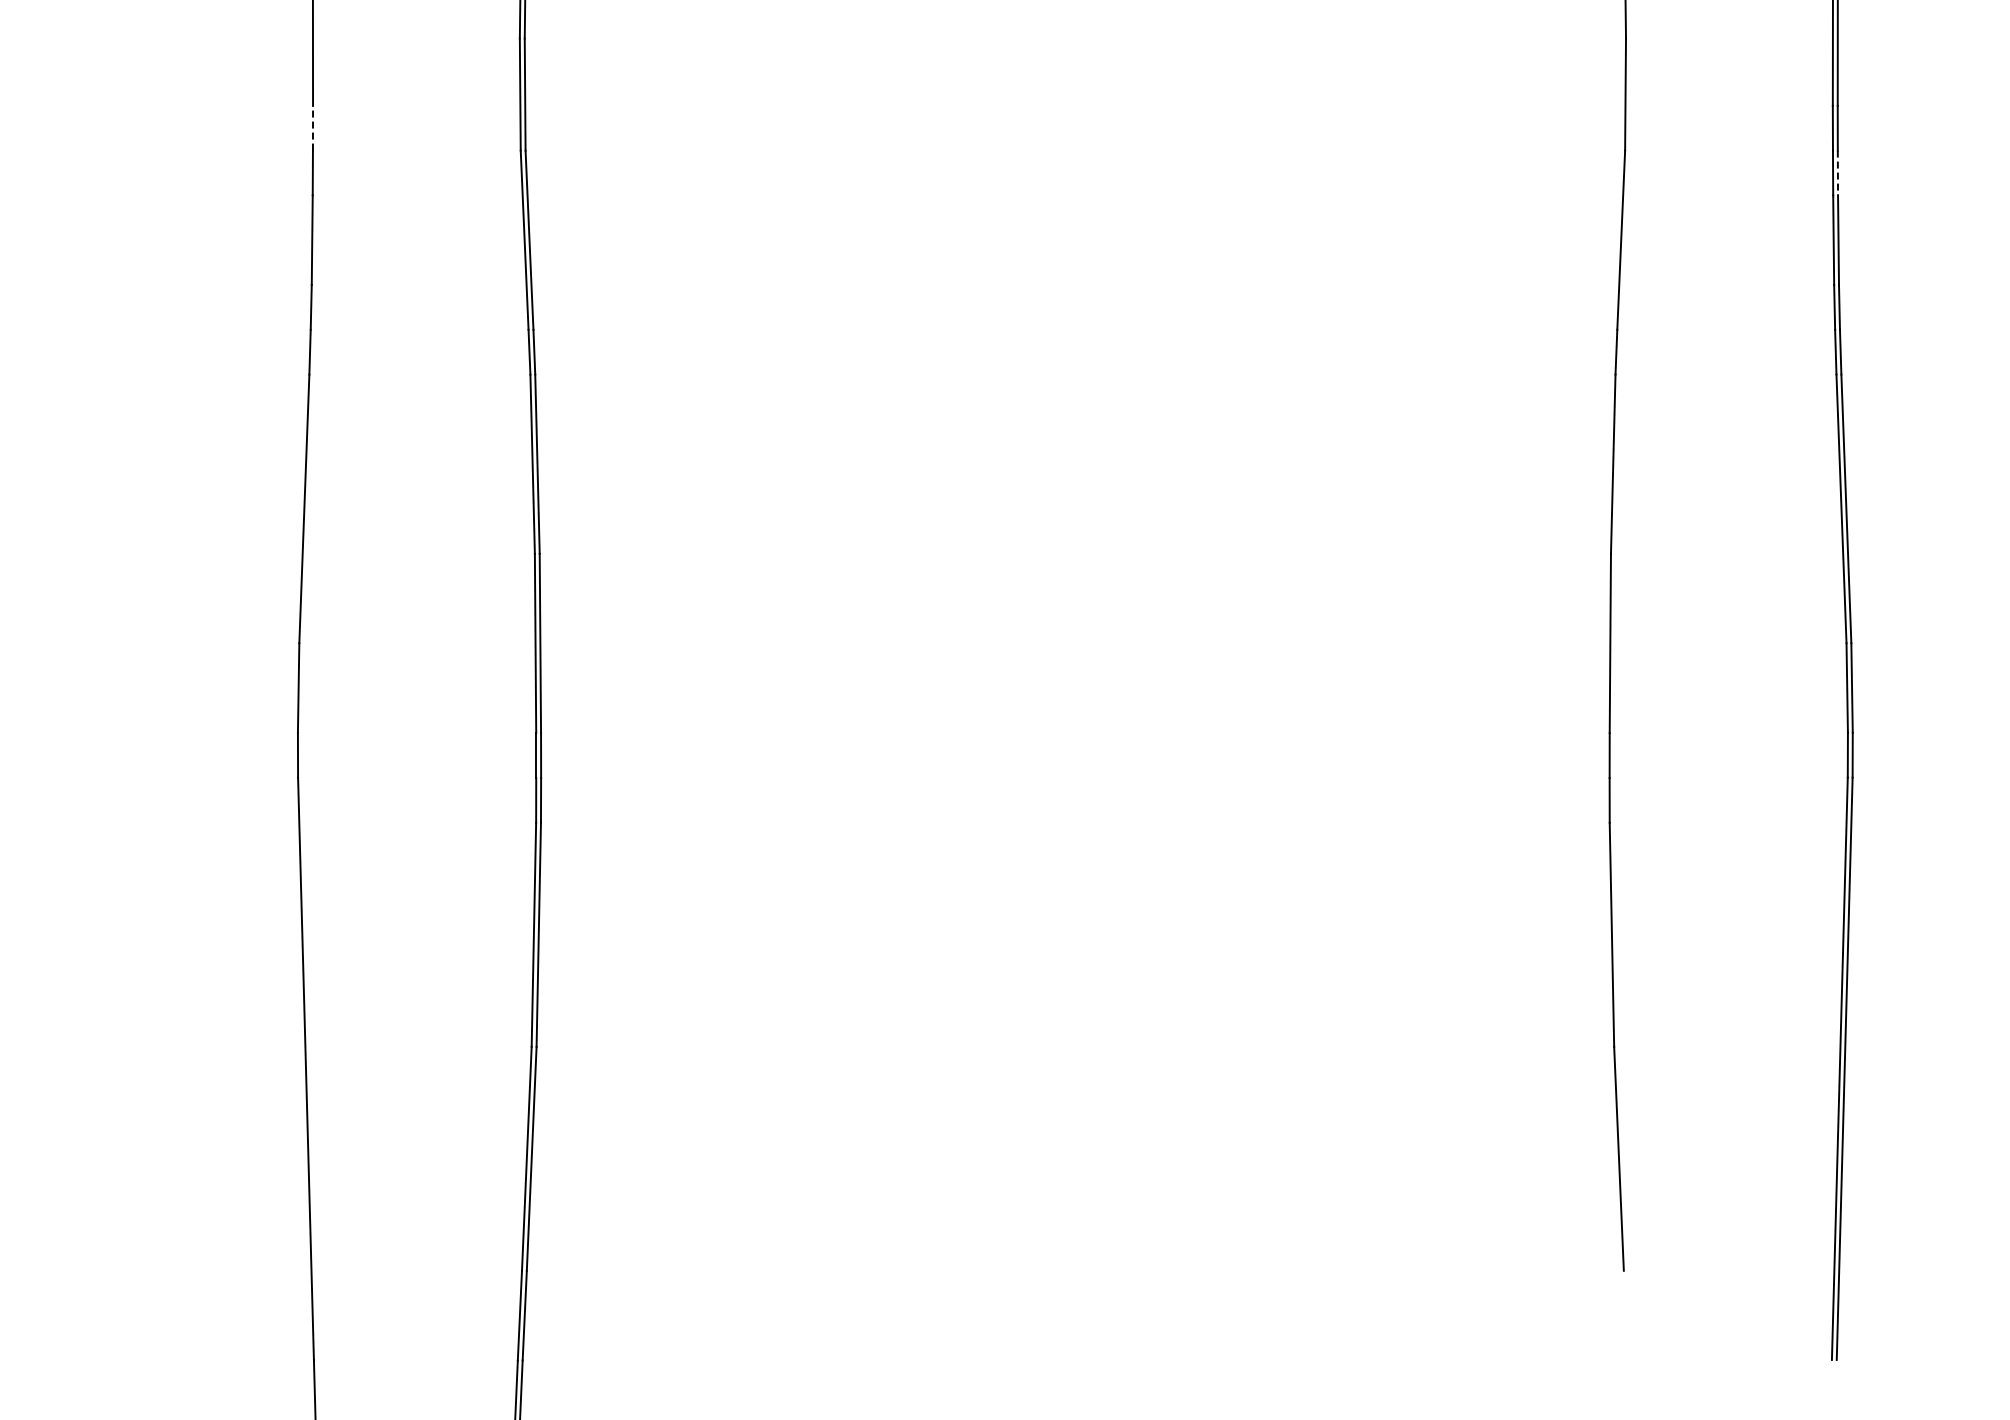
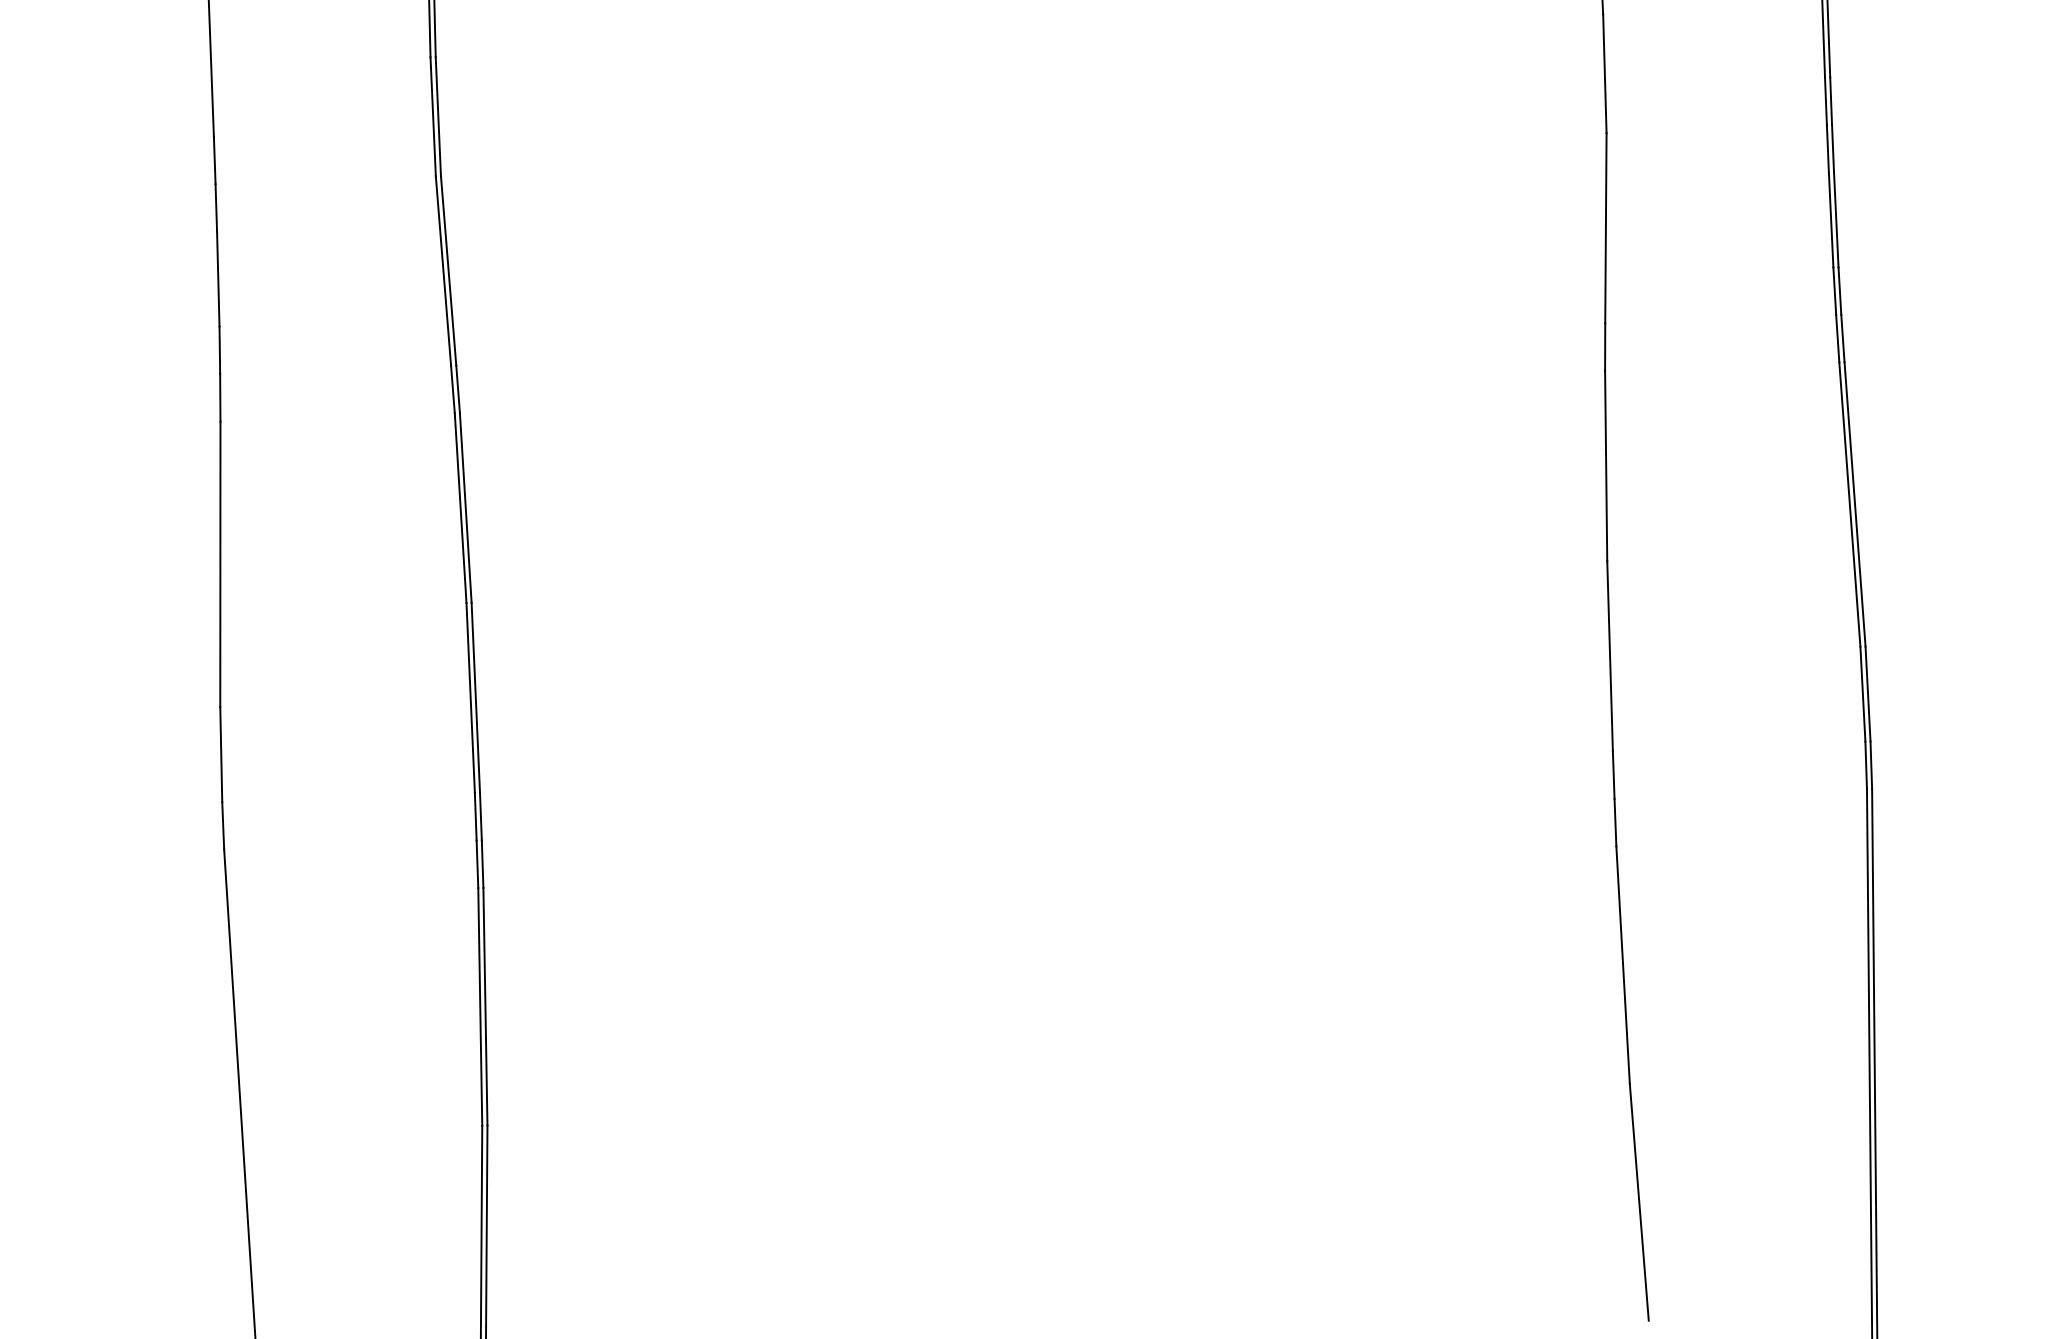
line: (313, 127) -> (215, 159), dashed -> solid
line: (1837, 173) -> (1832, 149), dashed -> solid

